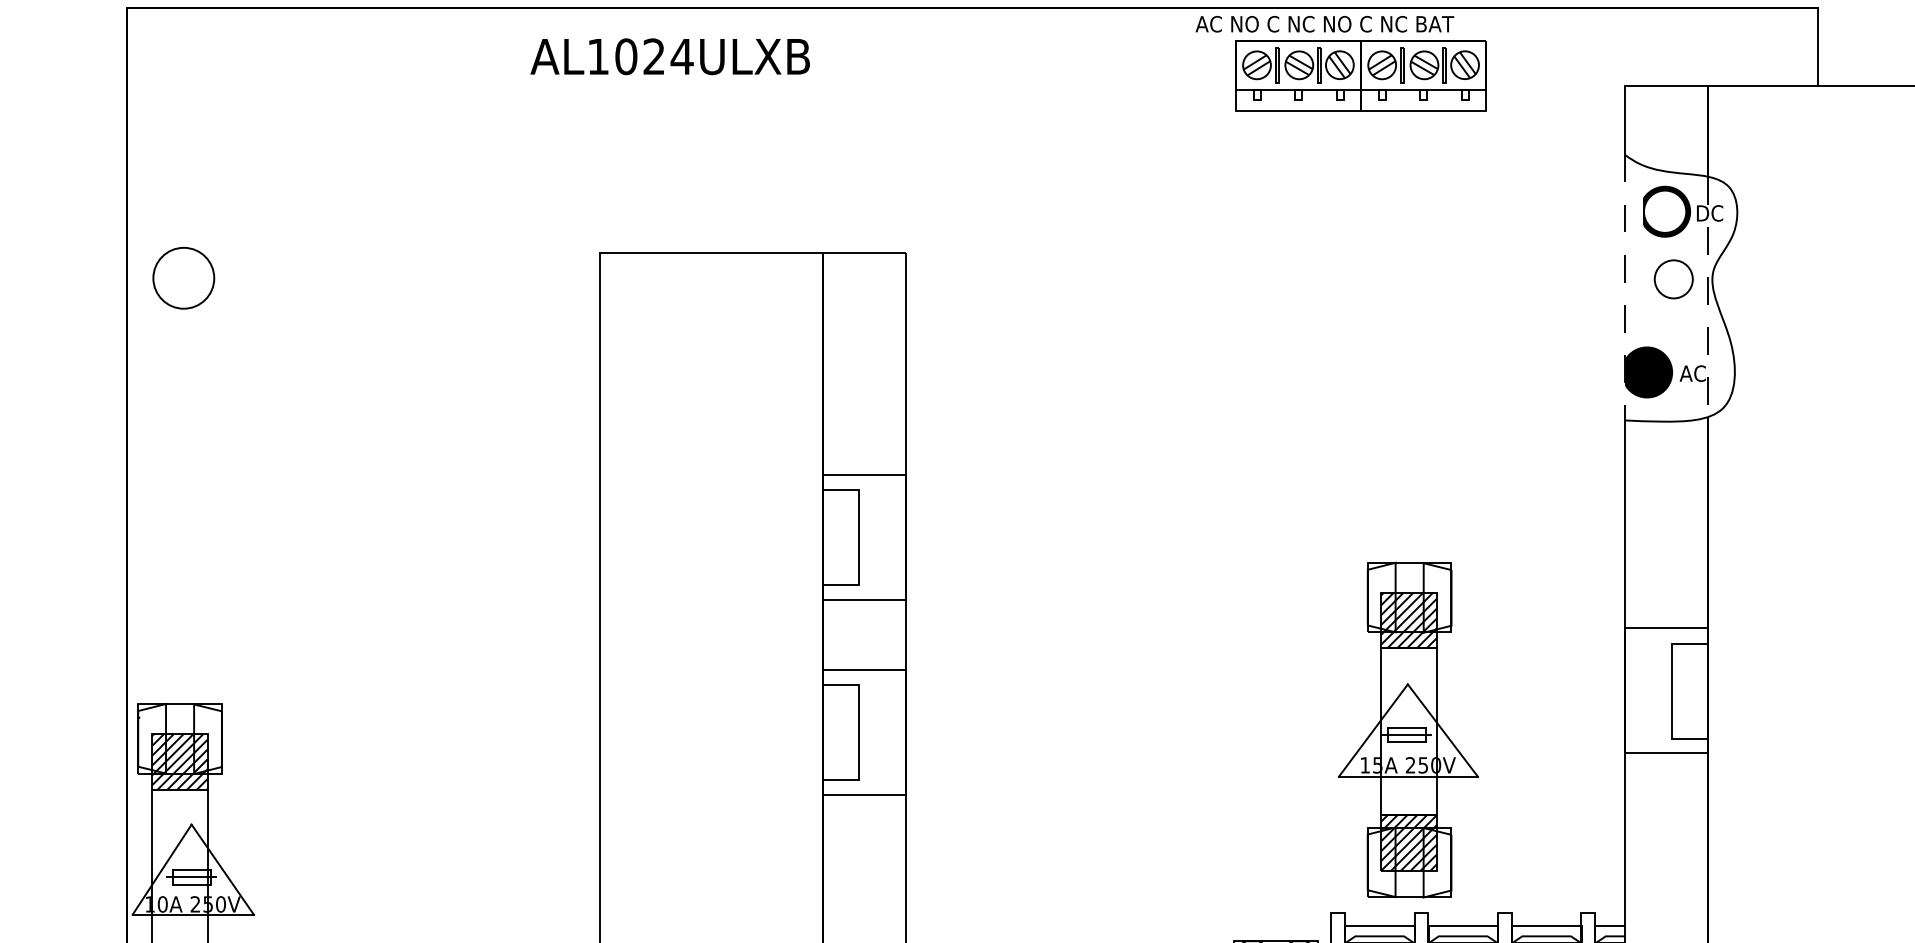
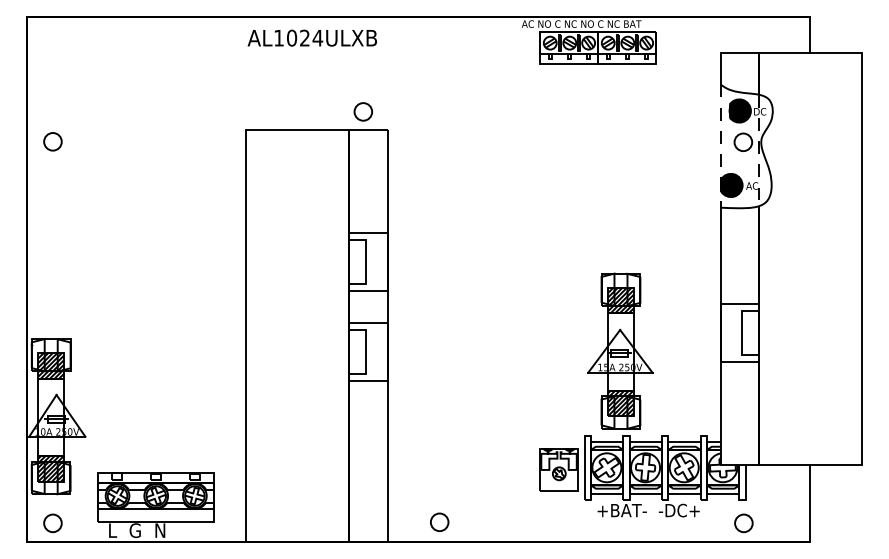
text: (668, 55) -> (311, 37), moved
fill: (1665, 210) -> (739, 110), added
circle: (851, 212) -> (362, 111), added
circle: (182, 277) -> (52, 141), size x0.62

